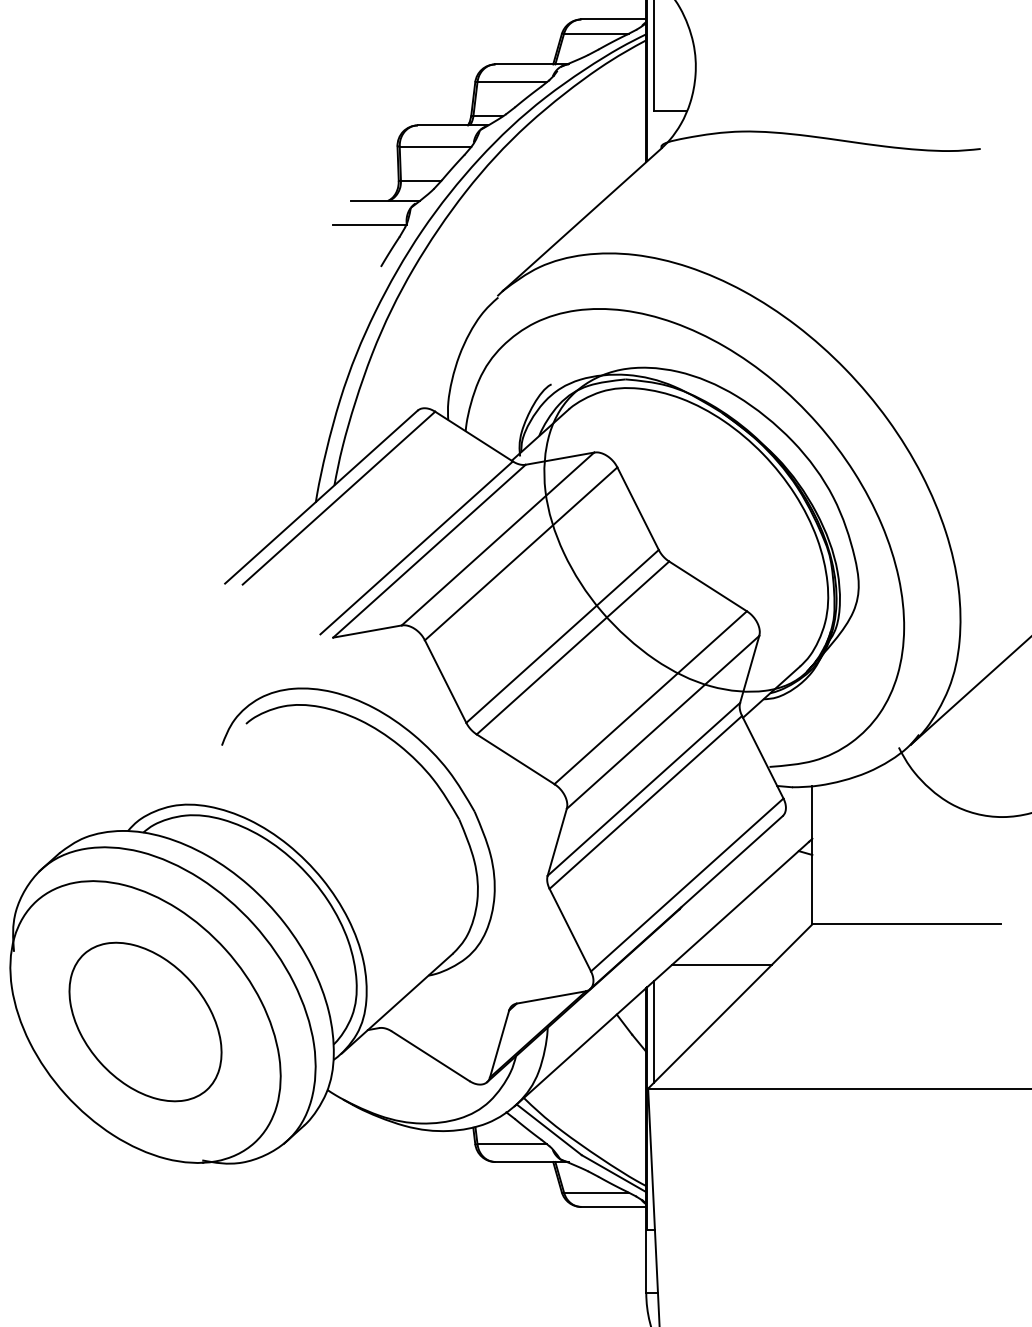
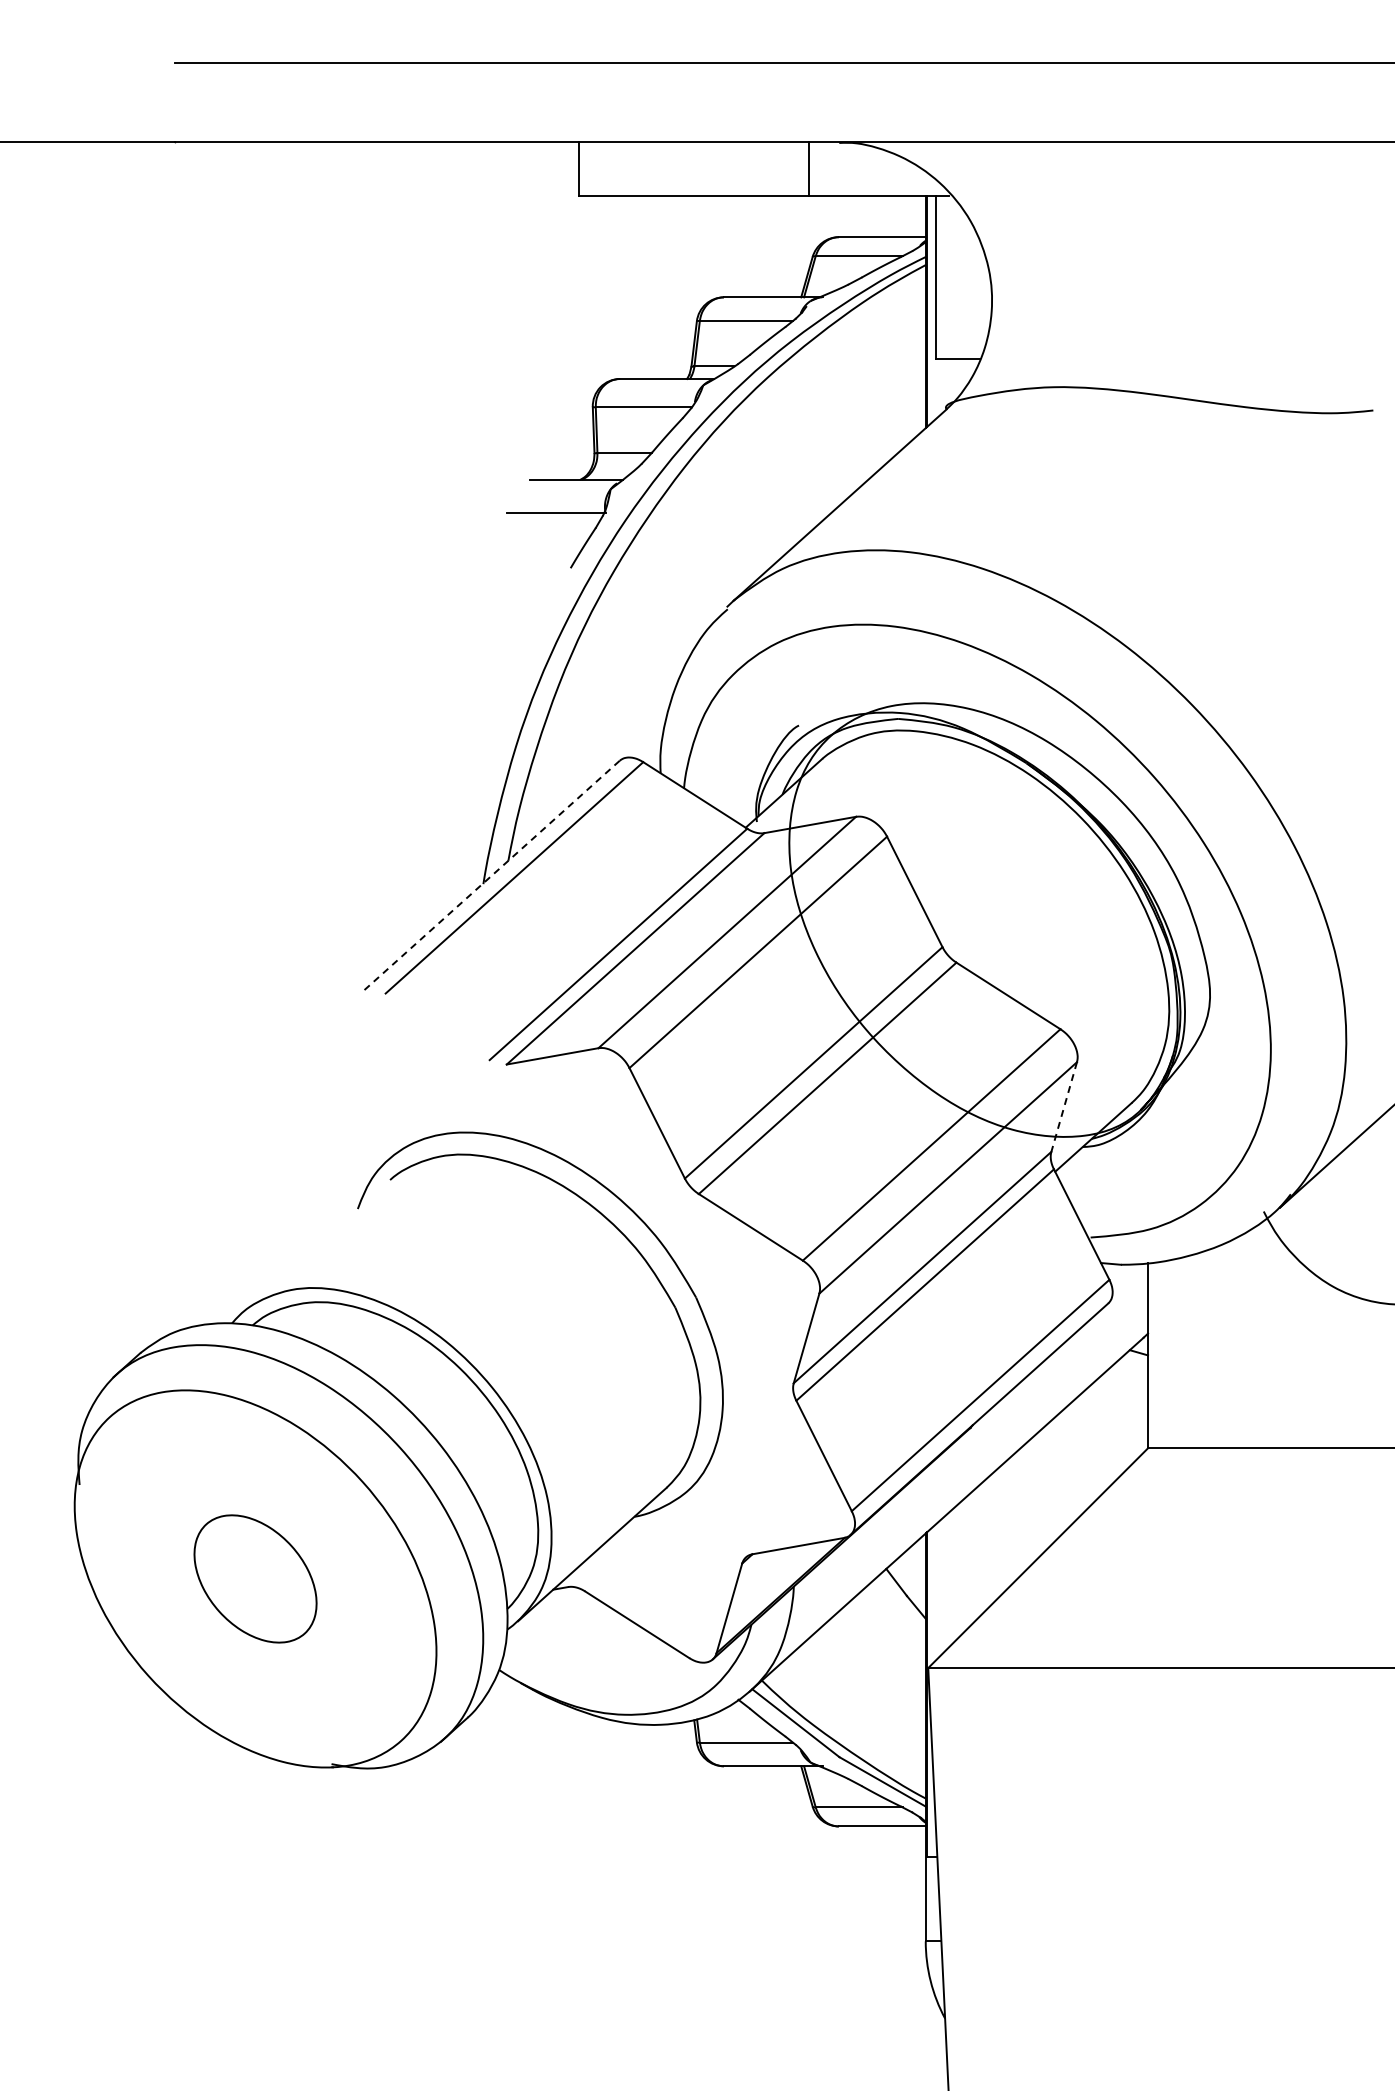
line: (321, 497) -> (490, 876), solid -> dashed
line: (749, 669) -> (1064, 1107), solid -> dashed
line: (721, 964) -> (1026, 1502), removed
part: (145, 1021) -> (255, 1578), size x0.6
line: (654, 1032) -> (936, 1592), removed

